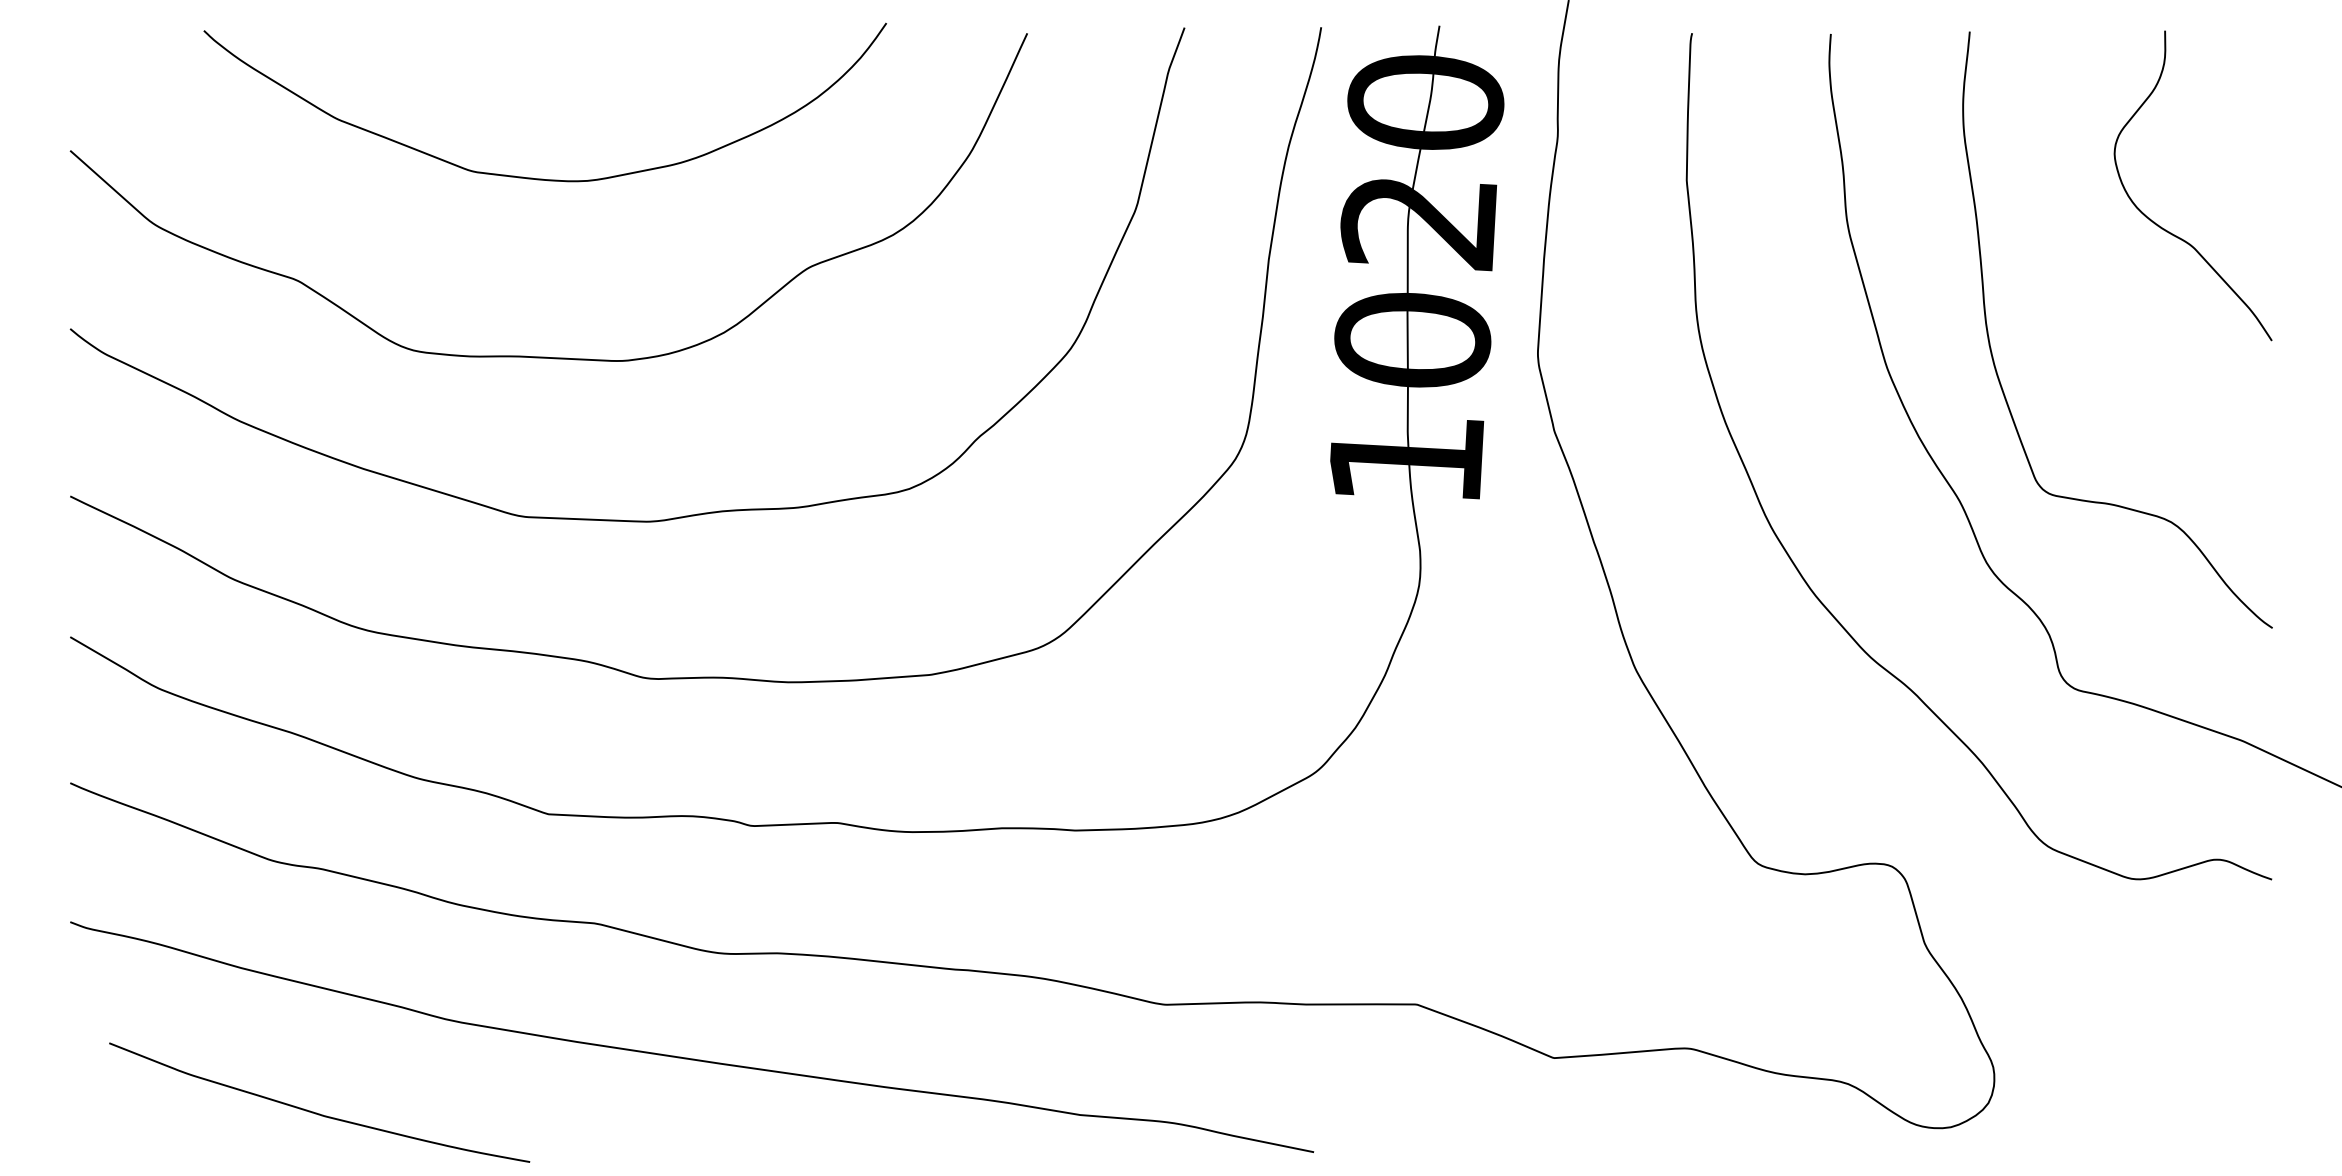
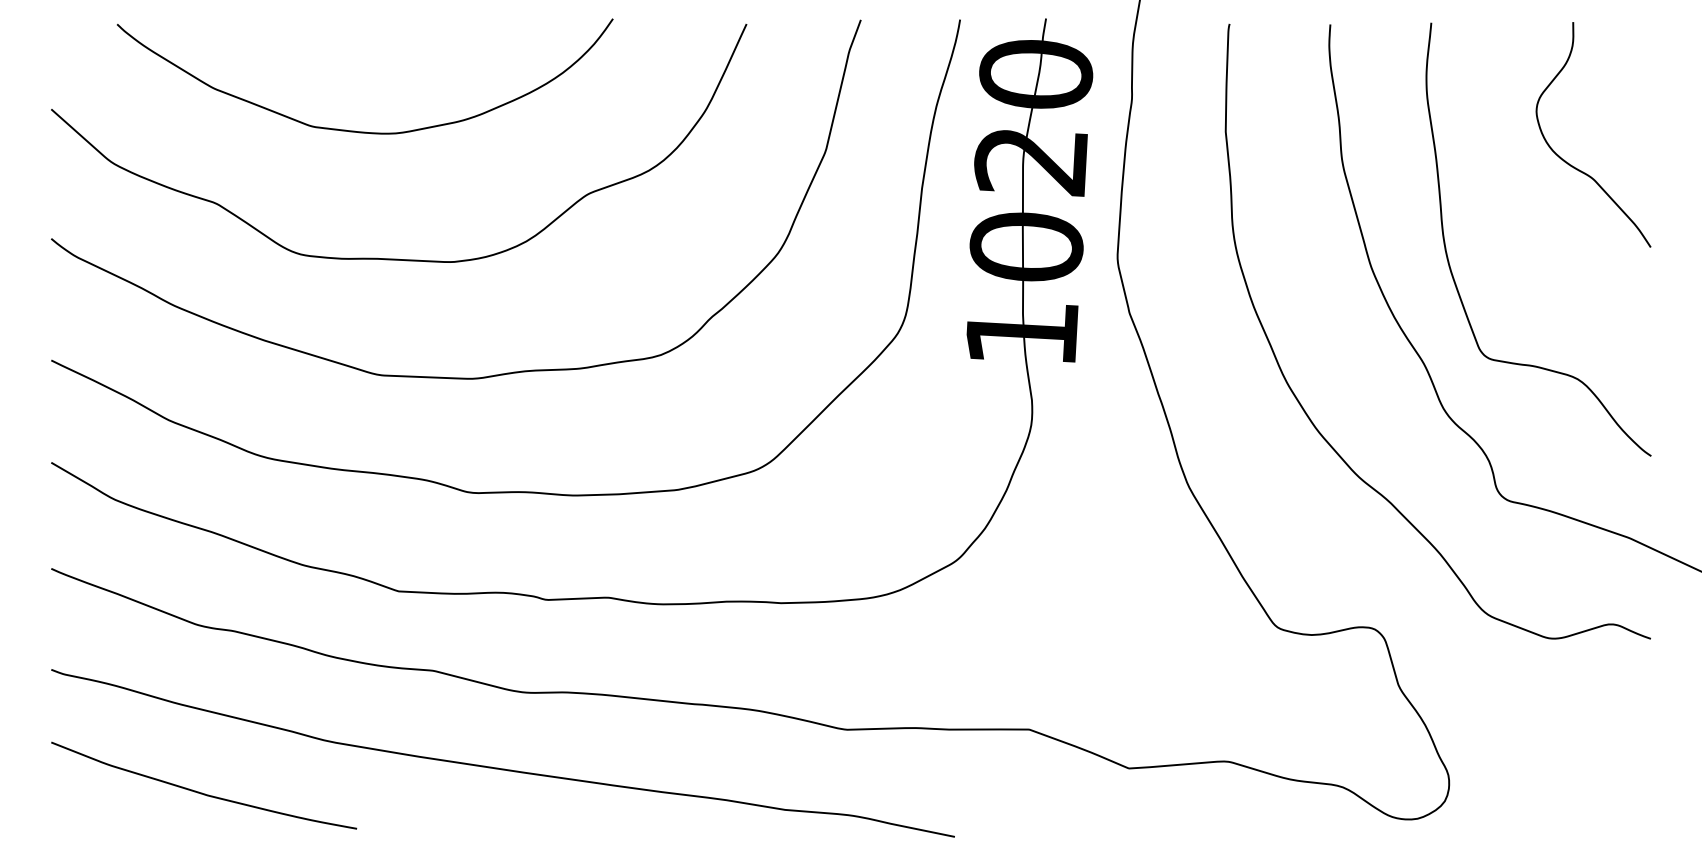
curve: (532, 177) -> (355, 130), moved
curve: (316, 1112) -> (201, 792), moved

